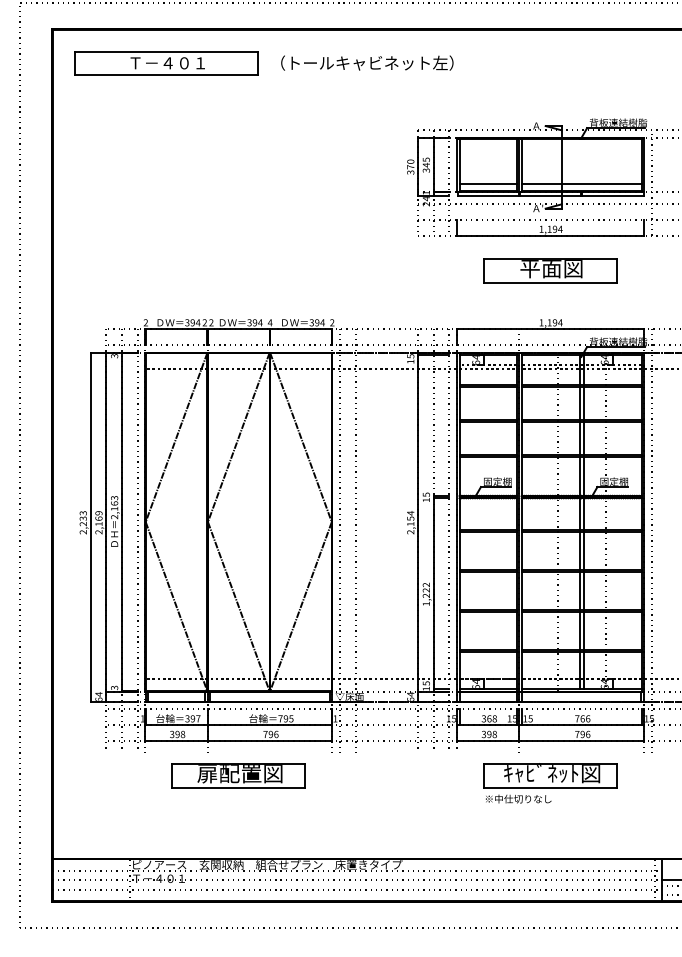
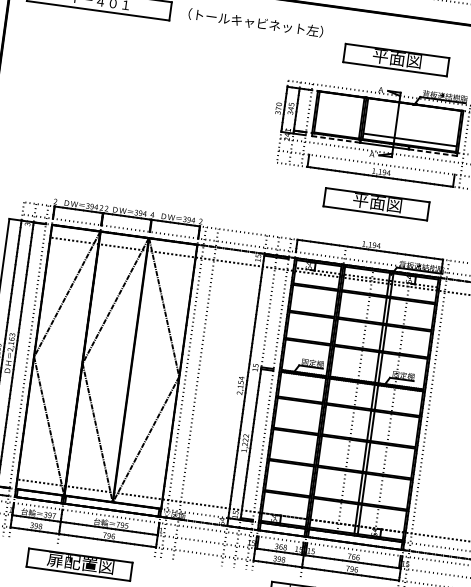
part: (550, 85) -> (396, 59), added
line: (488, 184) -> (337, 130), removed
line: (488, 196) -> (336, 139), solid -> dashed
line: (612, 196) -> (432, 153), solid -> dashed

